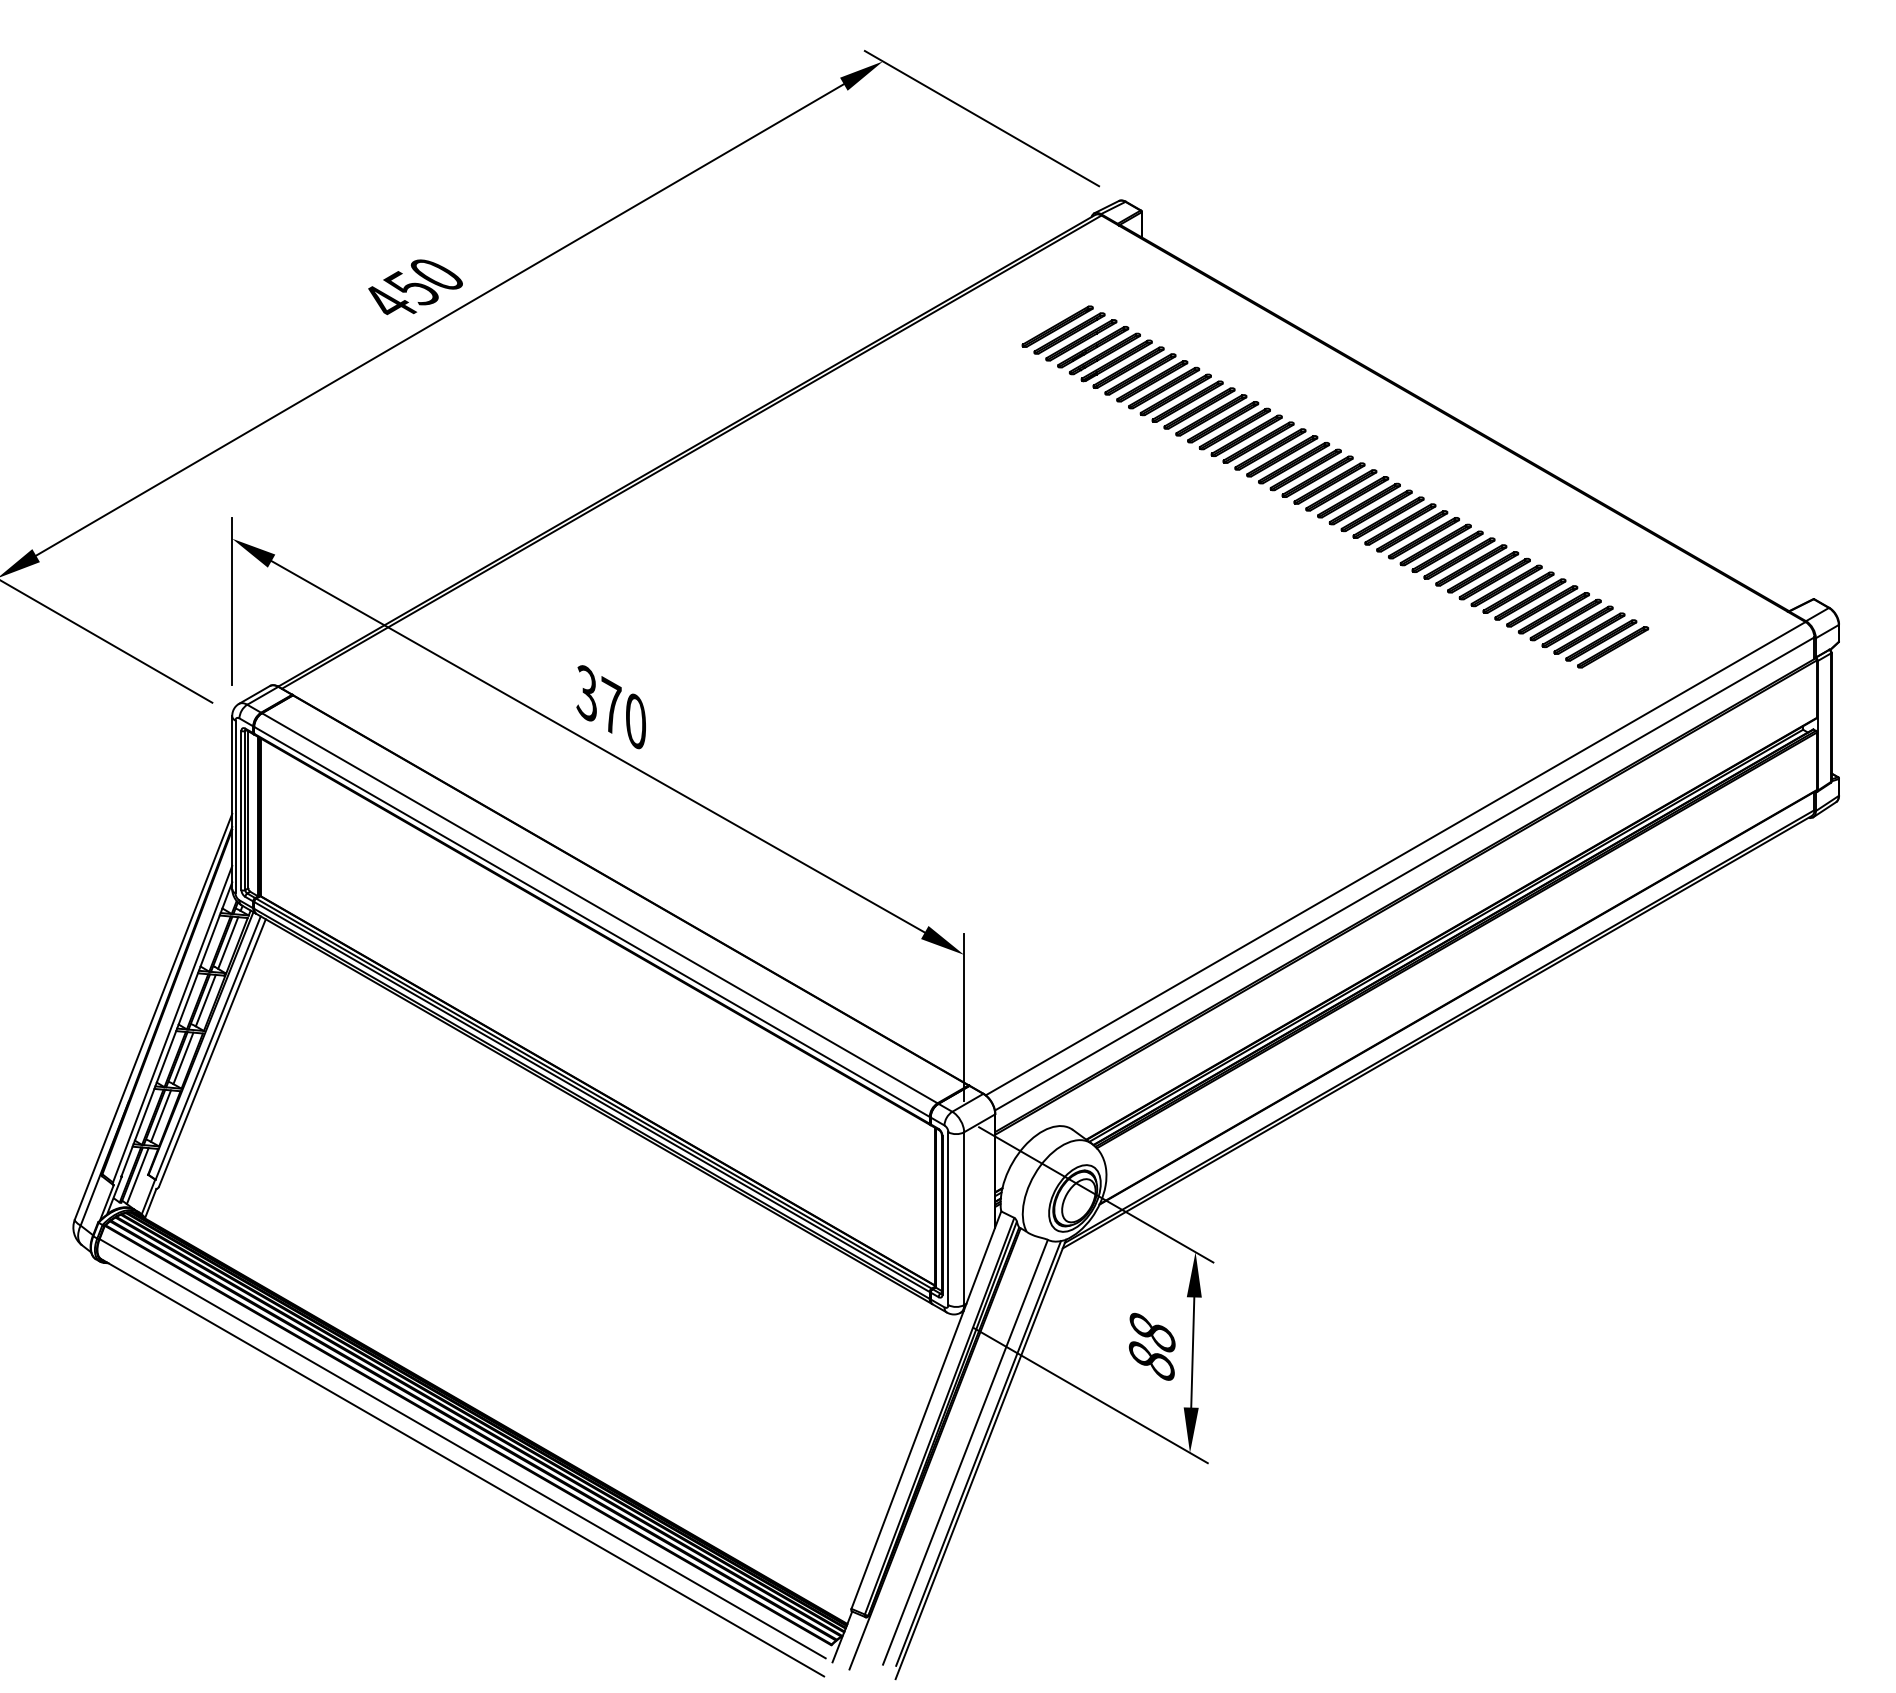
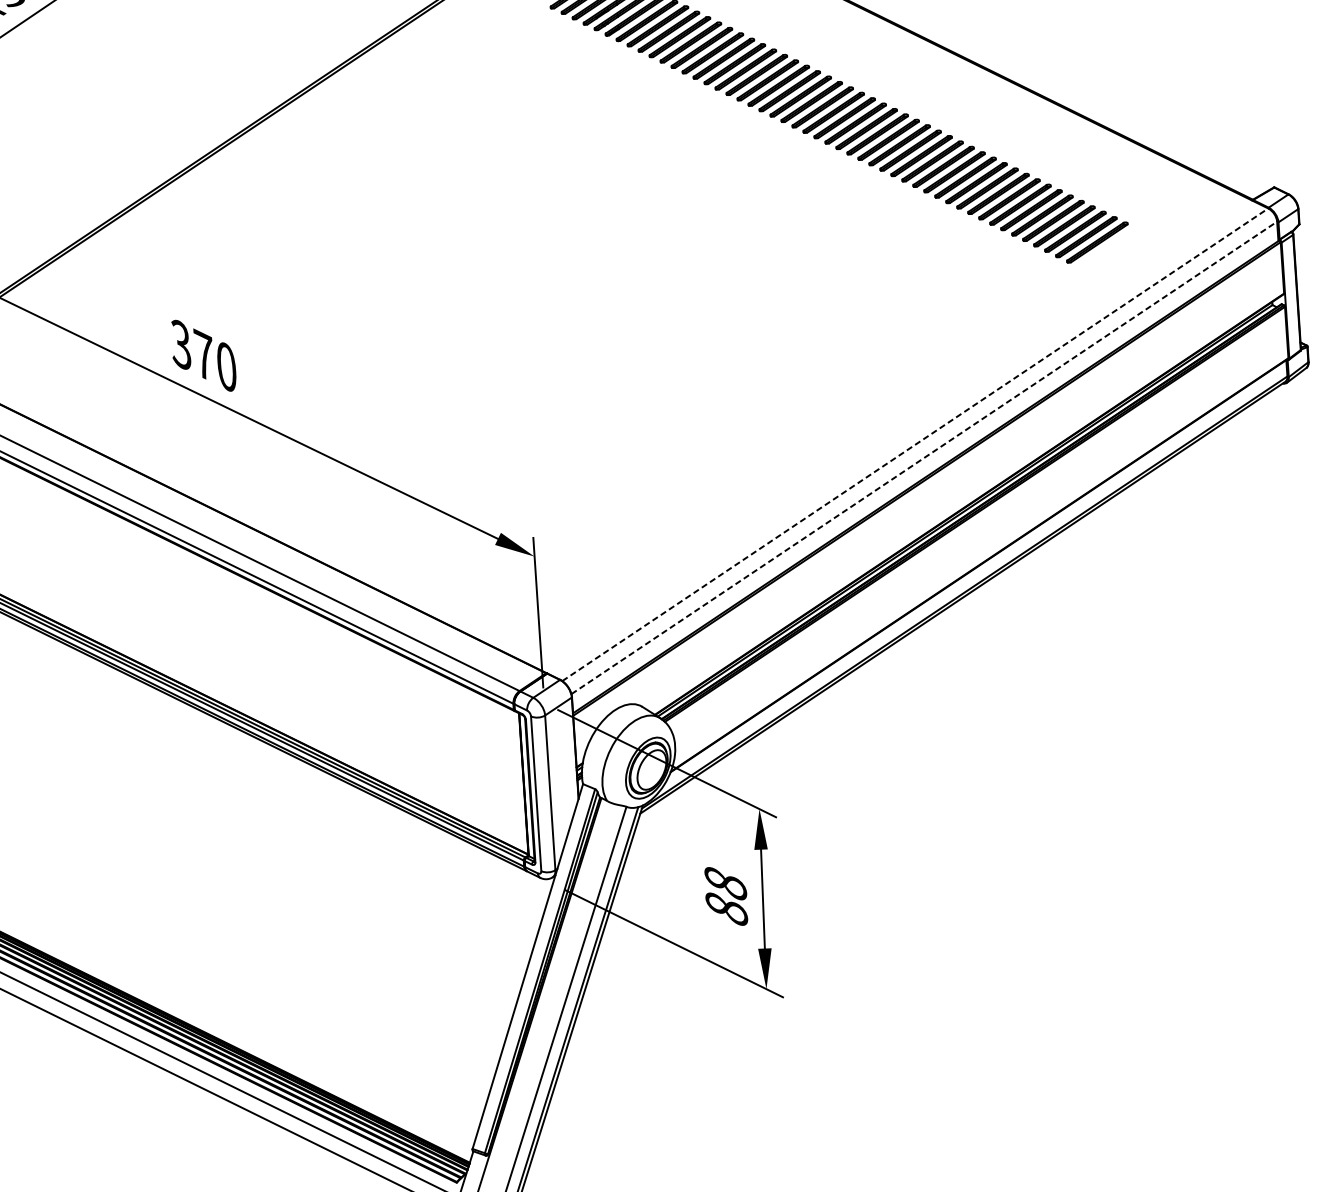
line: (1396, 858) -> (916, 444), solid -> dashed
line: (1405, 873) -> (924, 457), solid -> dashed

